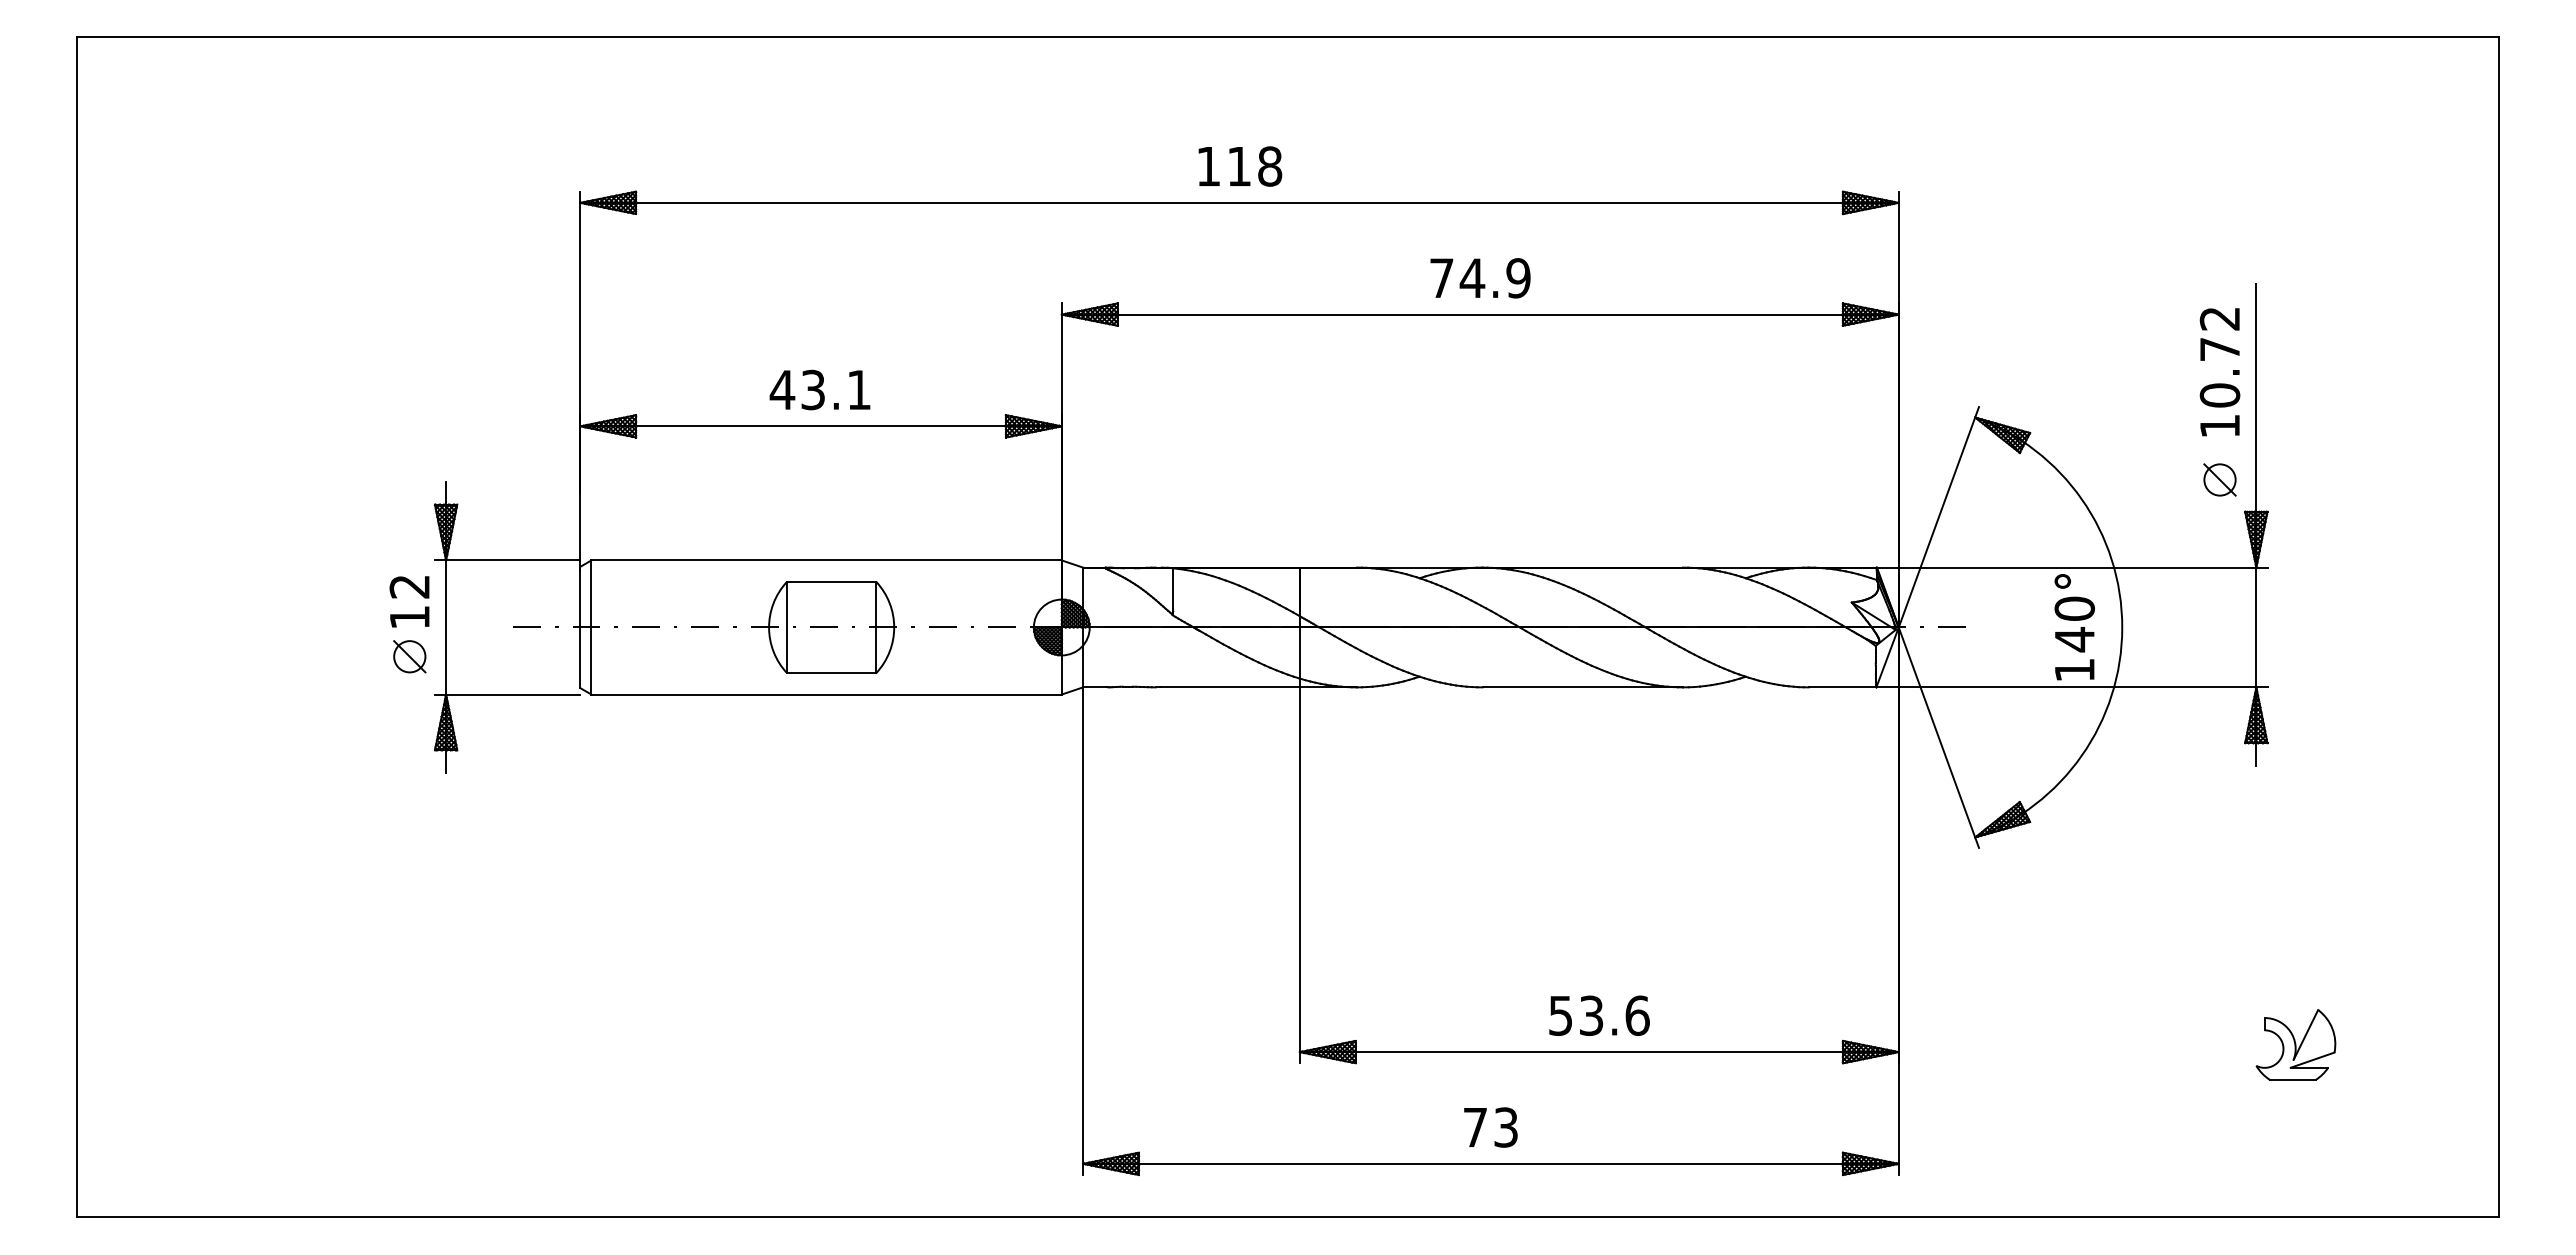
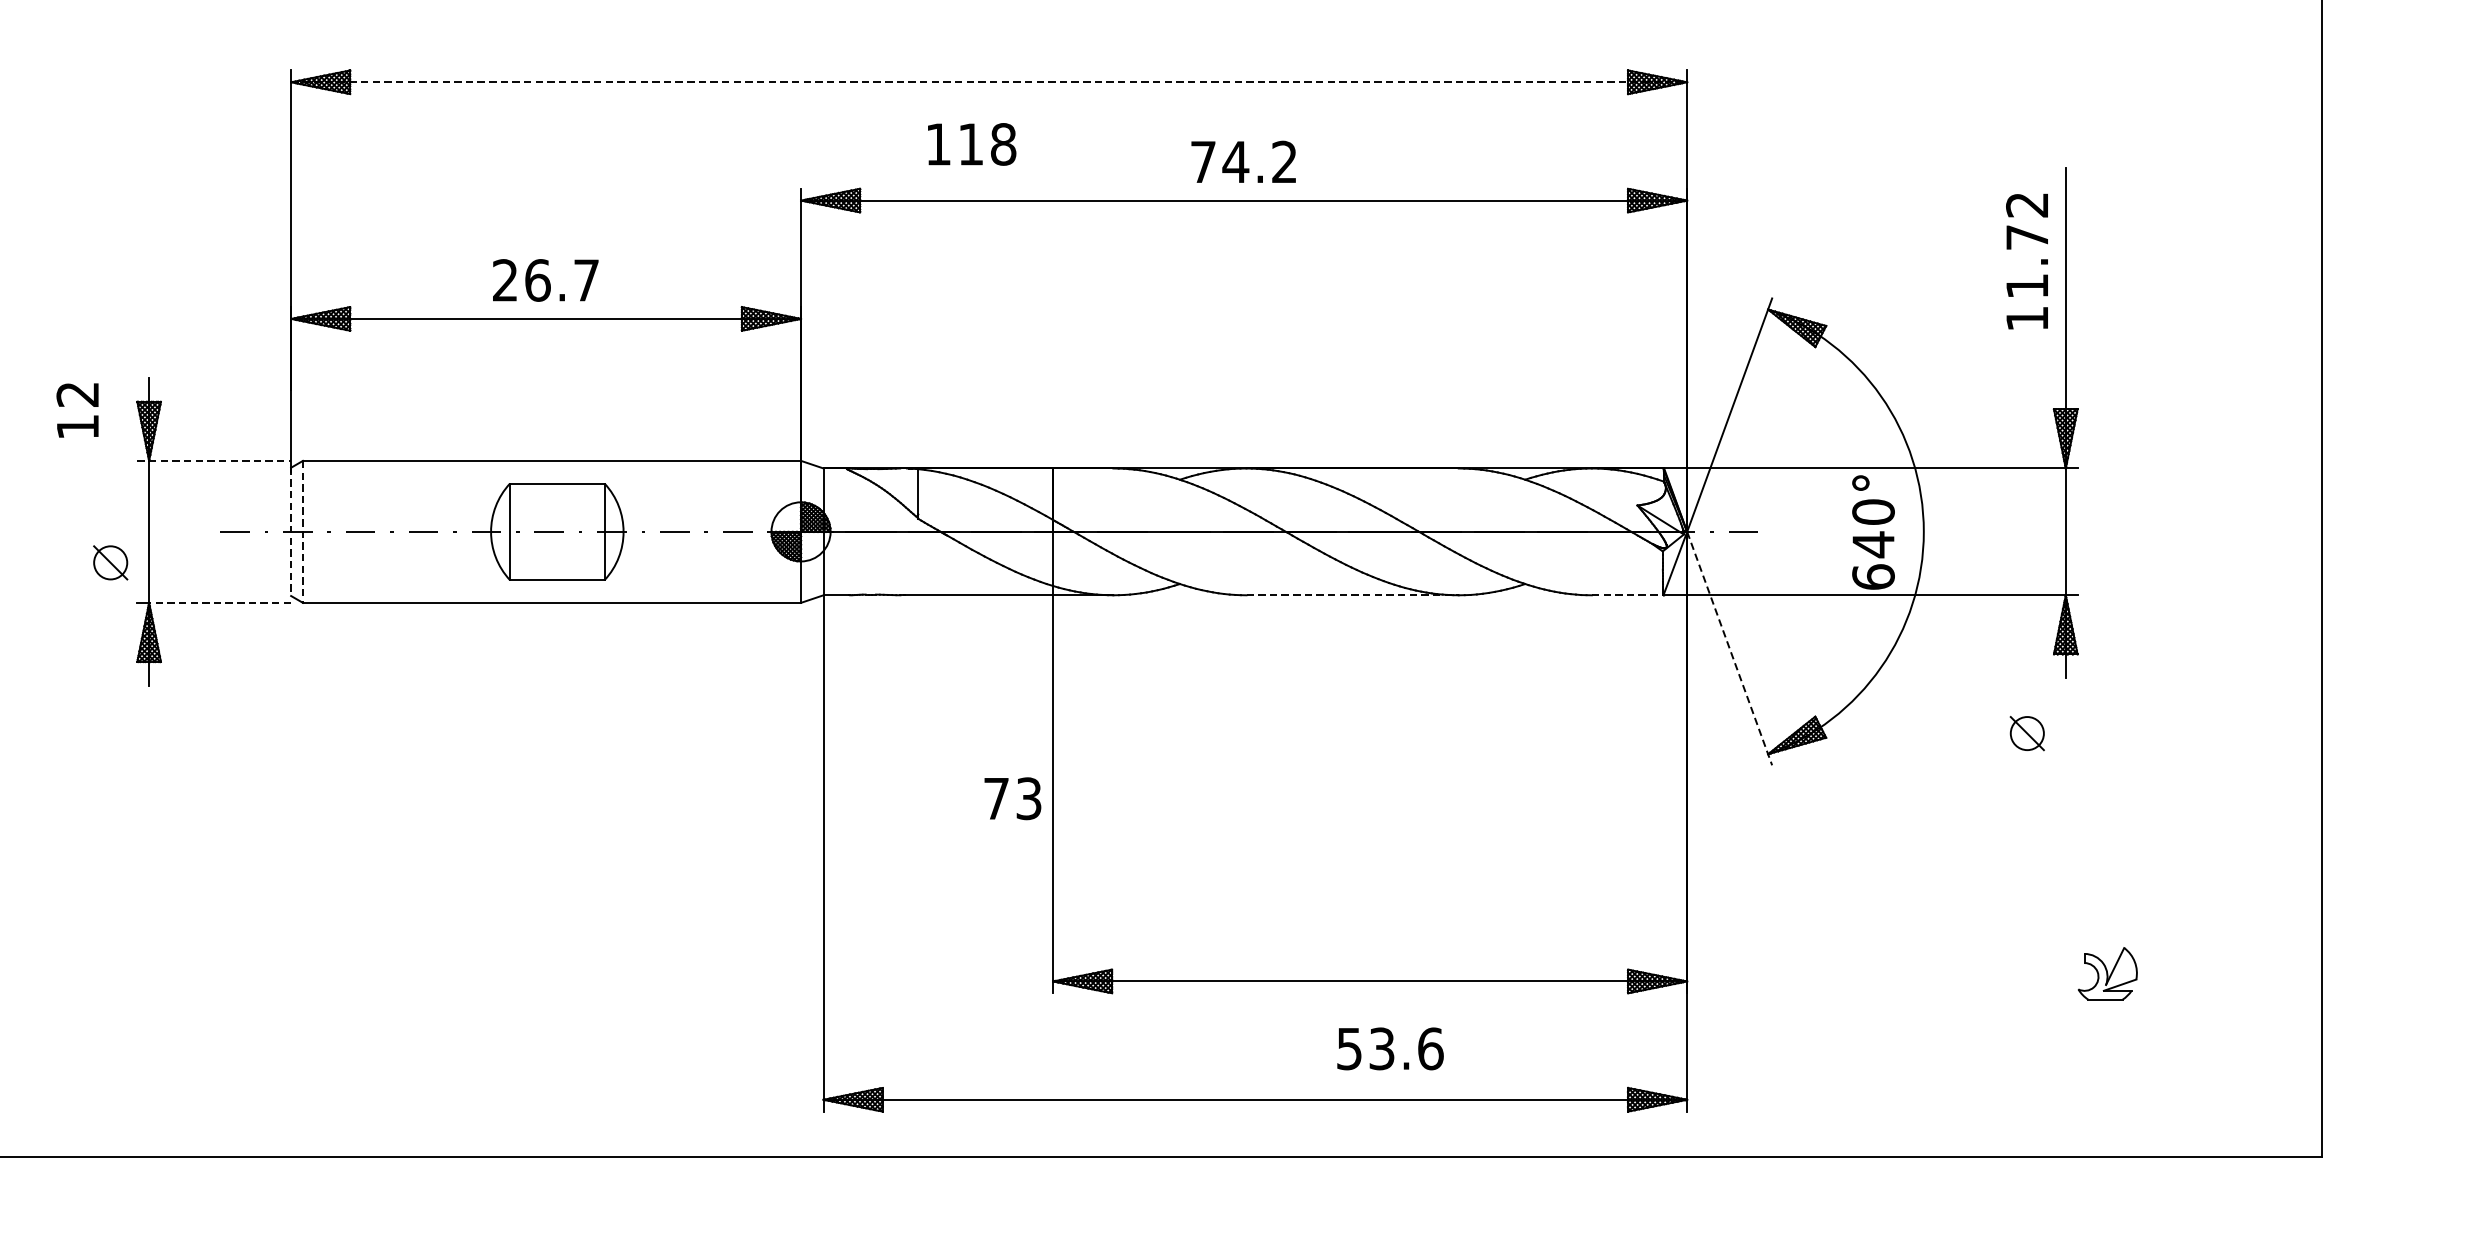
text: (1240, 166) -> (972, 144), moved
line: (1240, 202) -> (990, 81), solid -> dashed
text: (1518, 278) -> (1284, 162), 74.9 -> 74.2
text: (819, 389) -> (544, 279), 43.1 -> 26.7
text: (2219, 395) -> (2026, 286), 10.72 -> 11.72
part: (2219, 479) -> (2026, 733), moved
line: (507, 560) -> (214, 460), solid -> dashed
text: (409, 601) -> (77, 410), moved
line: (580, 627) -> (291, 531), solid -> dashed
line: (591, 627) -> (303, 531), solid -> dashed
text: (2074, 670) -> (1873, 577), 140° -> 640°
line: (1583, 687) -> (1353, 595), solid -> dashed
line: (1842, 687) -> (1627, 595), solid -> dashed
line: (512, 694) -> (219, 602), solid -> dashed
line: (1939, 738) -> (1730, 649), solid -> dashed
text: (1599, 1015) -> (1390, 1048), moved
part: (2295, 1044) -> (2107, 973), size x0.7
text: (1490, 1127) -> (1012, 798), moved

